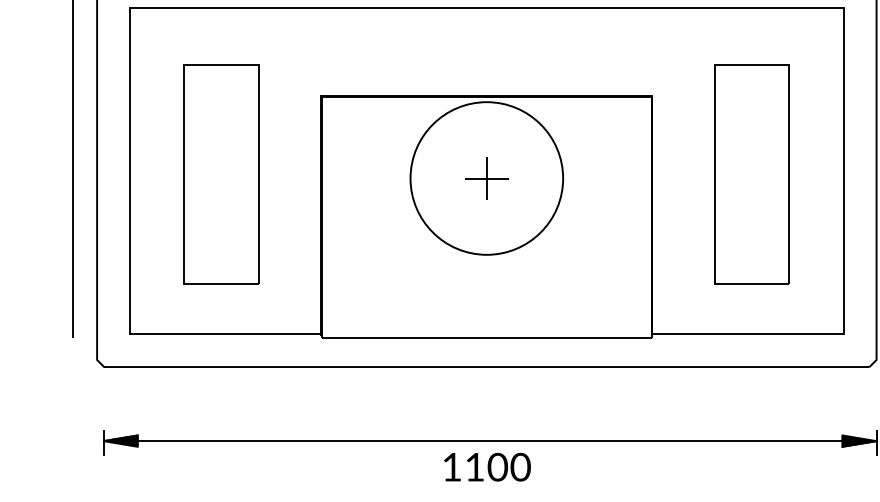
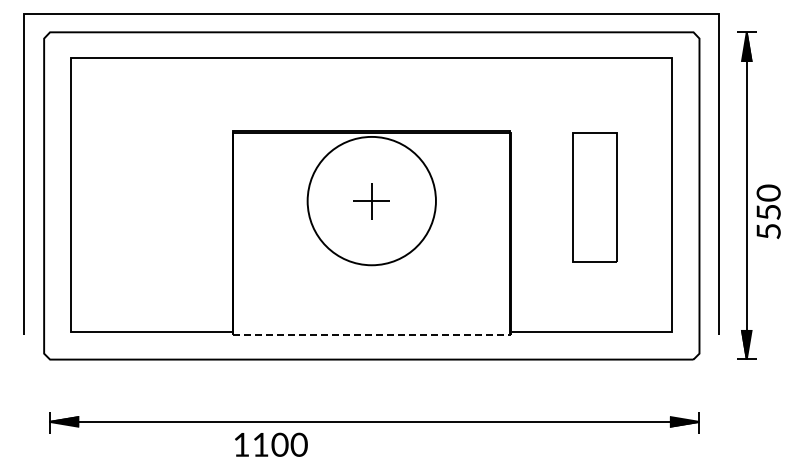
part: (221, 174) -> (148, 197), removed
part: (751, 174) -> (594, 197), size x0.7
line: (486, 337) -> (371, 334), solid -> dashed
text: (487, 466) -> (271, 444), moved

